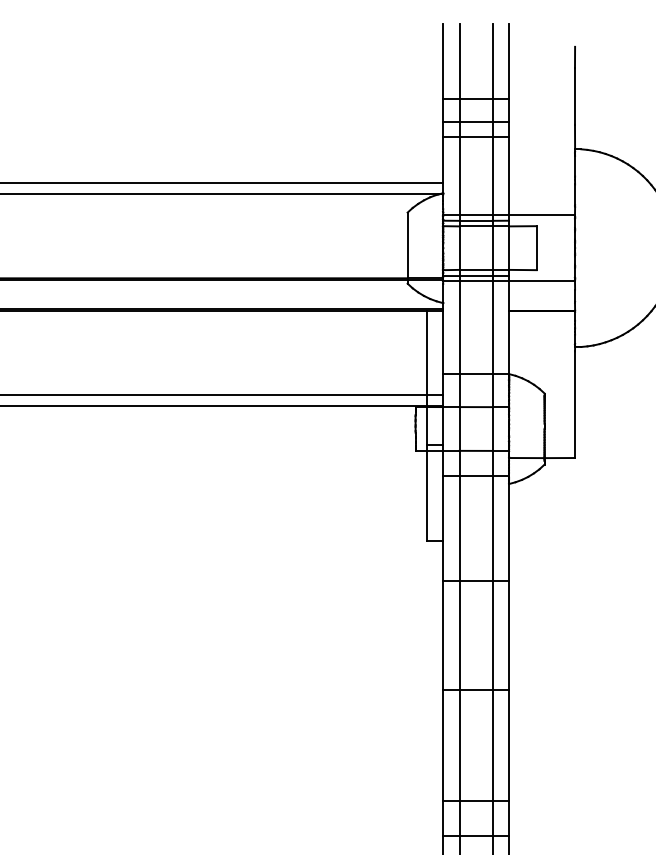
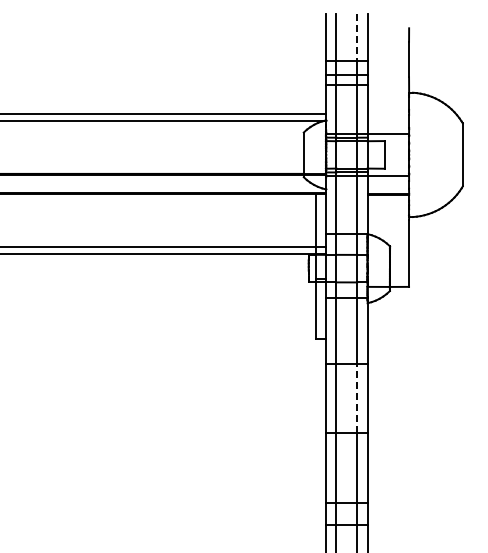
line: (493, 61) -> (357, 37), solid -> dashed
line: (493, 633) -> (357, 397), solid -> dashed

